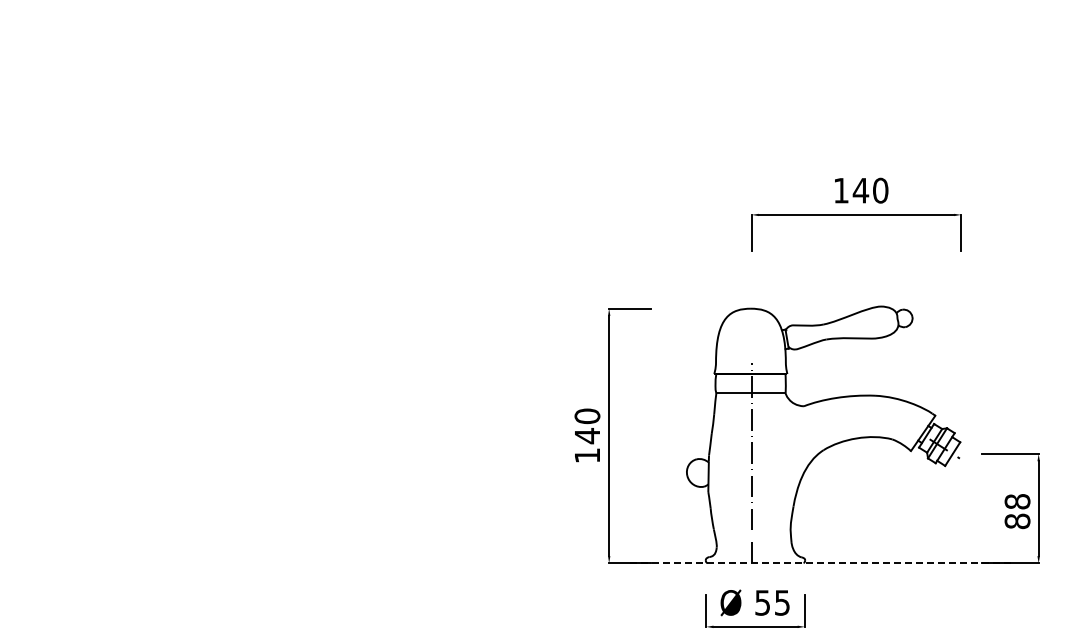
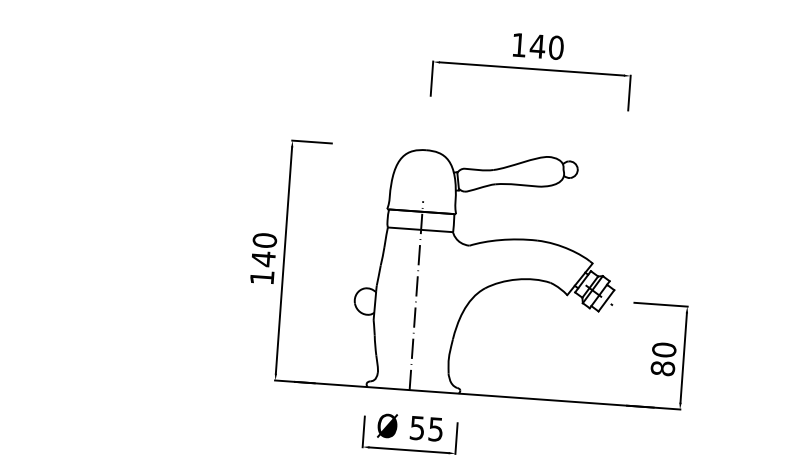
text: (1017, 501) -> (664, 349), 88 -> 80
line: (820, 563) -> (474, 394), dashed -> solid

